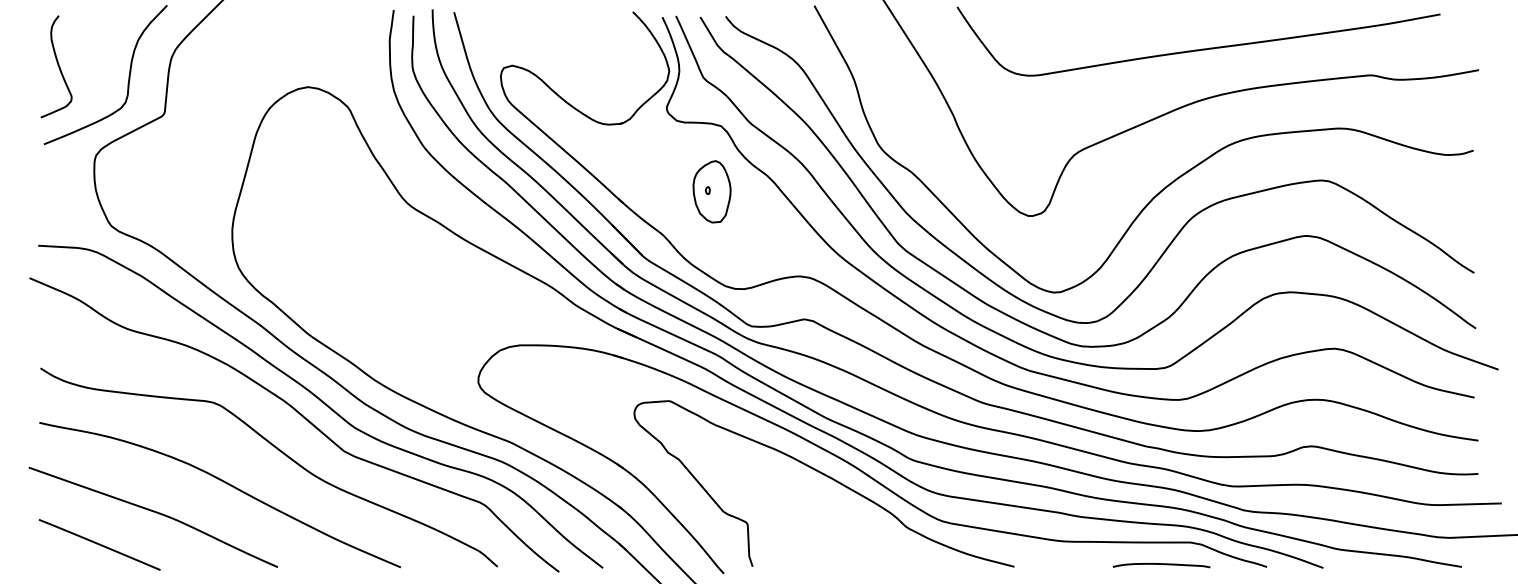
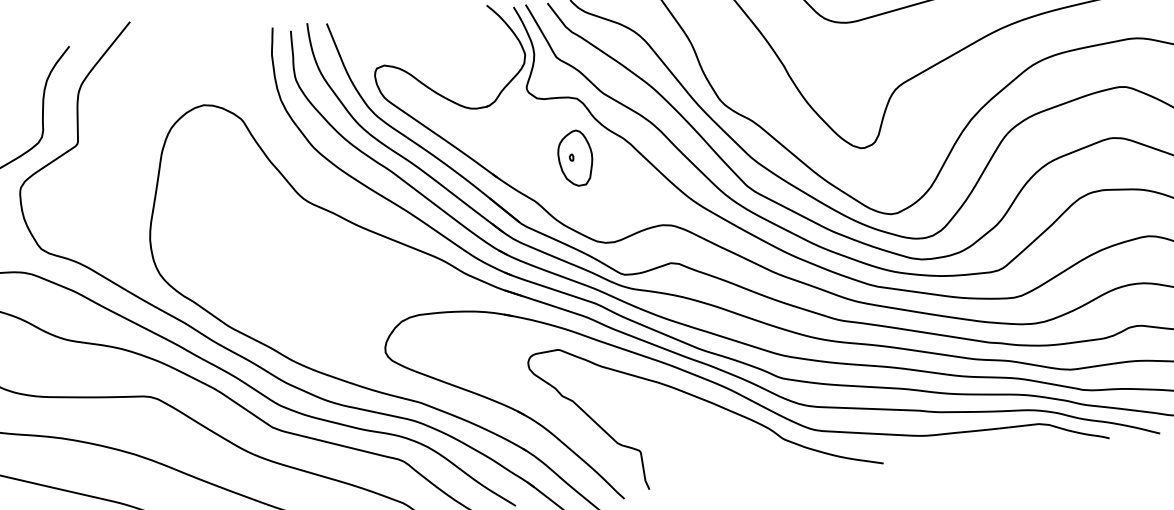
curve: (1161, 564) -> (1015, 446), removed

